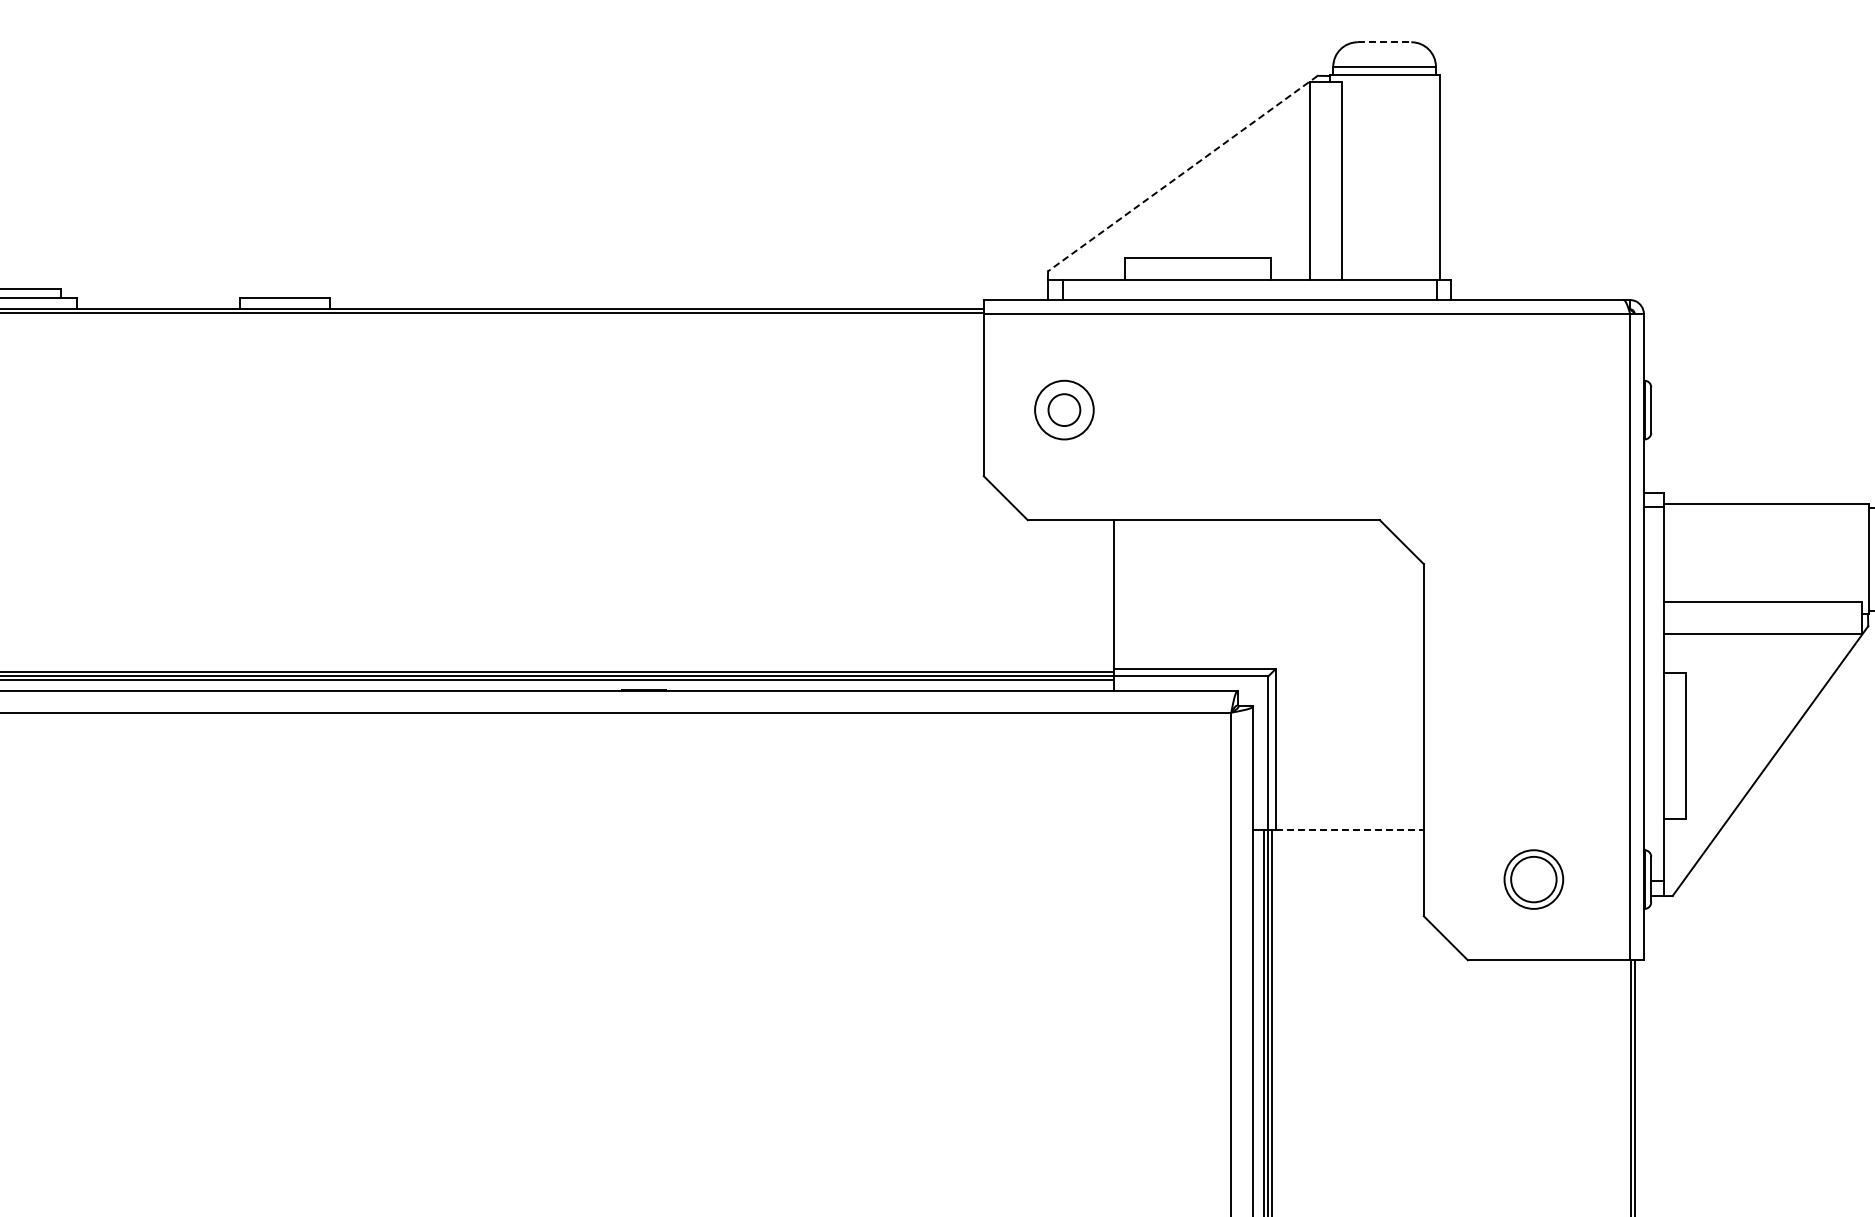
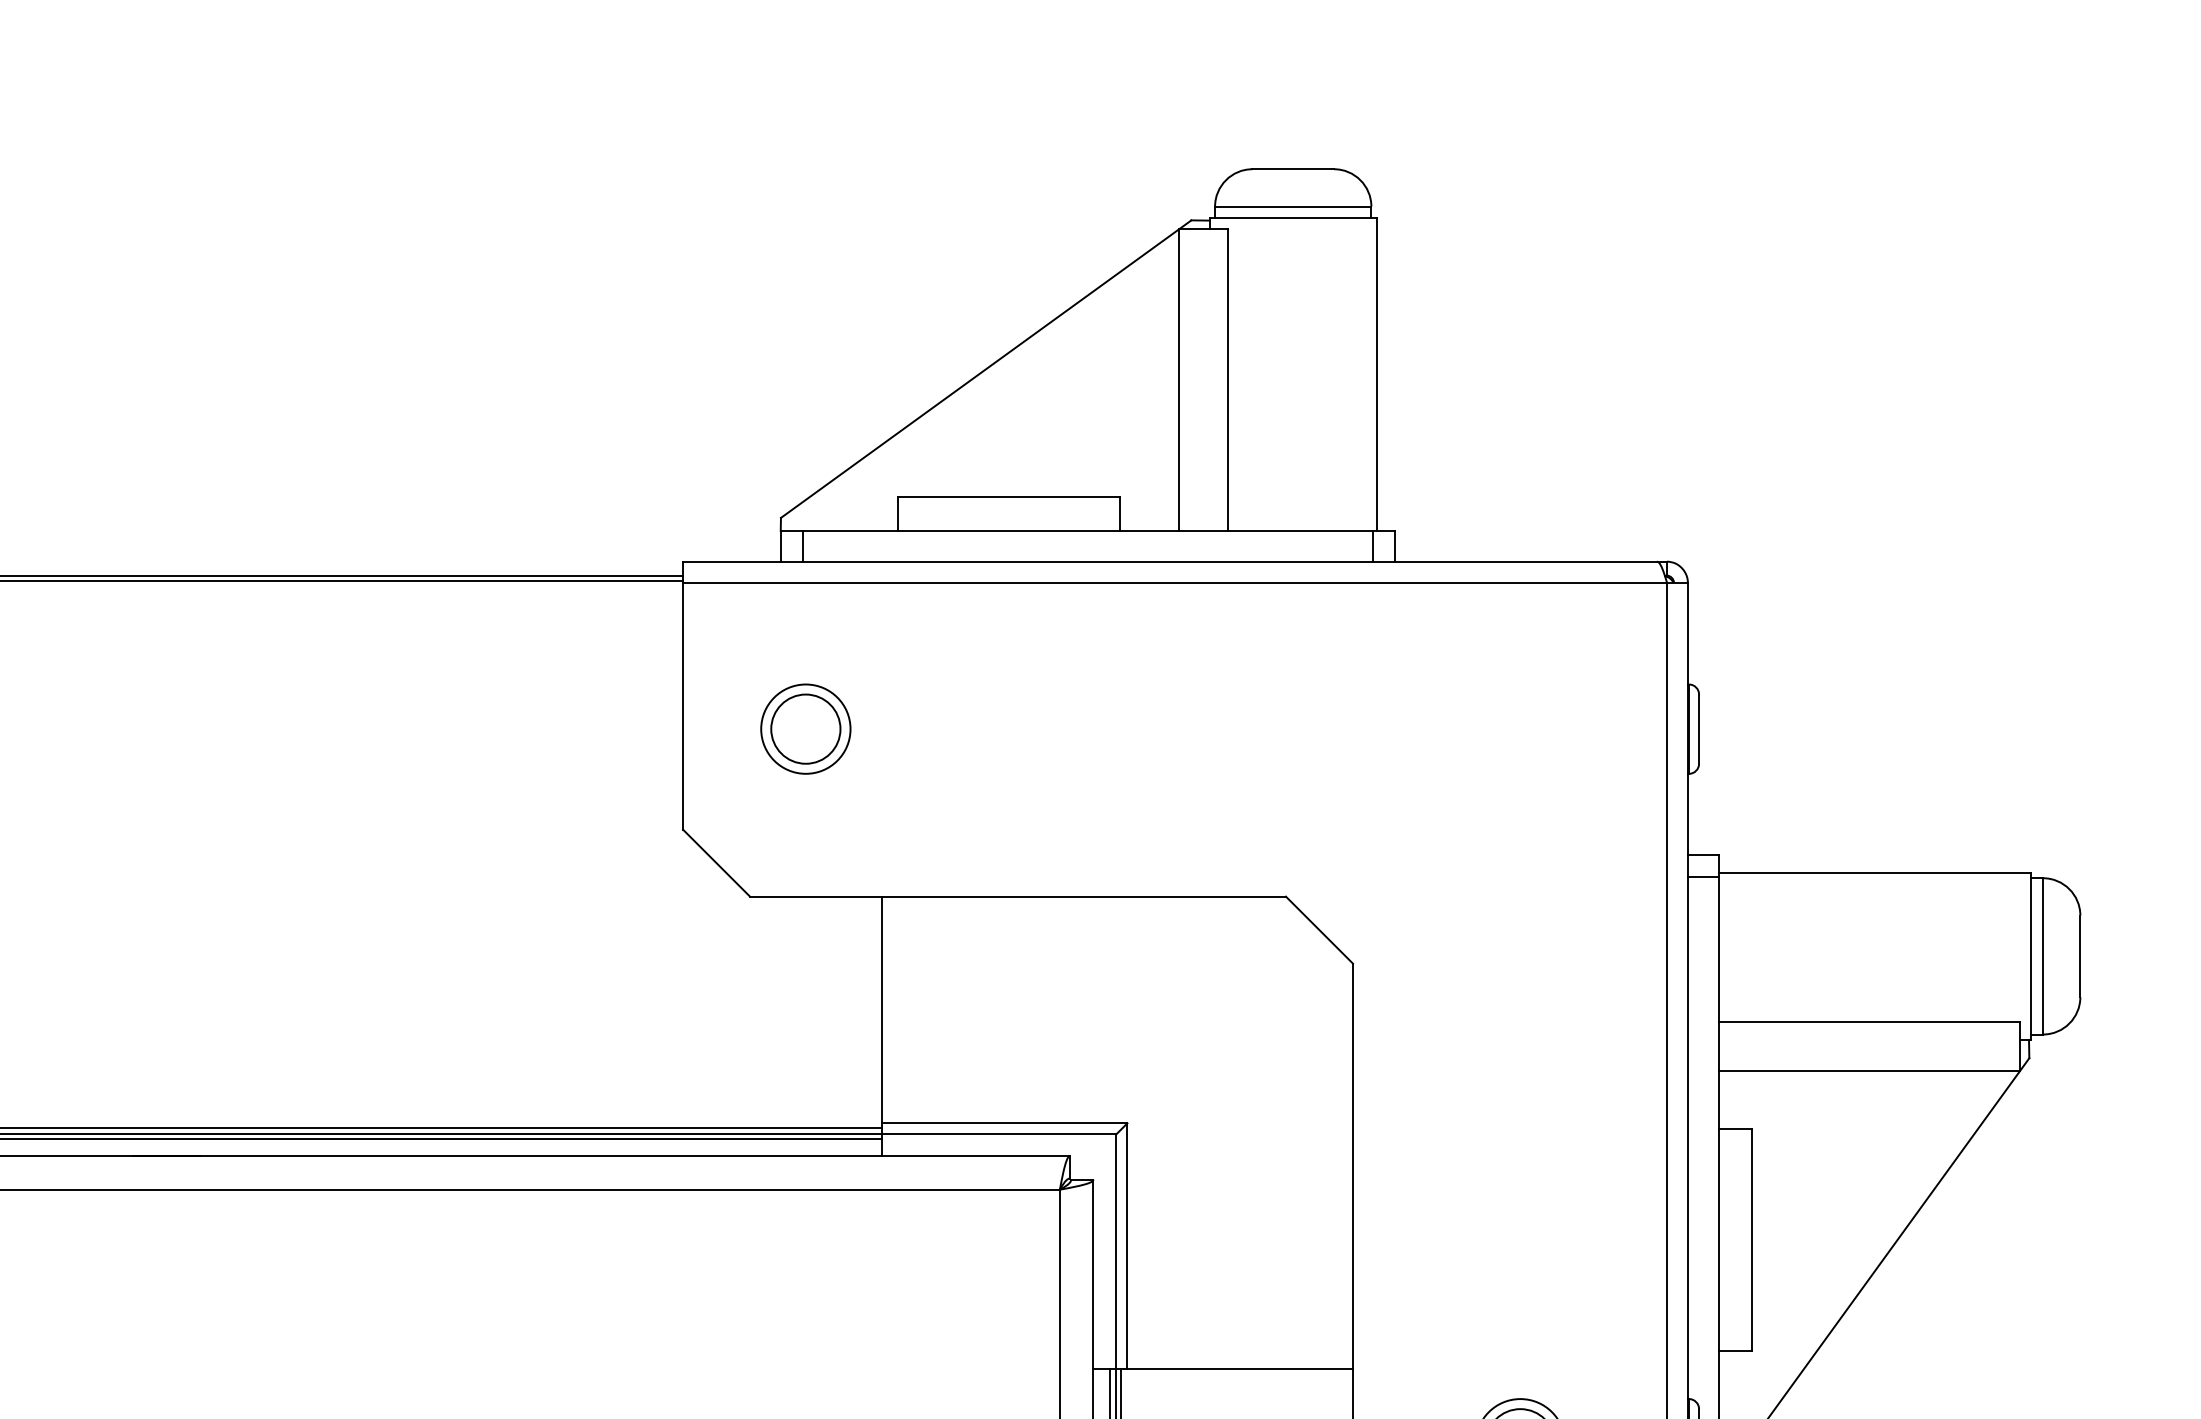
line: (1384, 42) -> (1293, 169), dashed -> solid
line: (1182, 173) -> (985, 369), dashed -> solid
circle: (1064, 409) -> (805, 728), size x1.43
line: (1350, 830) -> (1241, 1369), dashed -> solid

